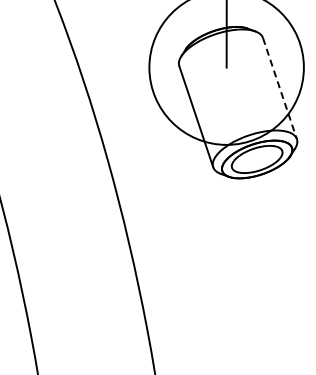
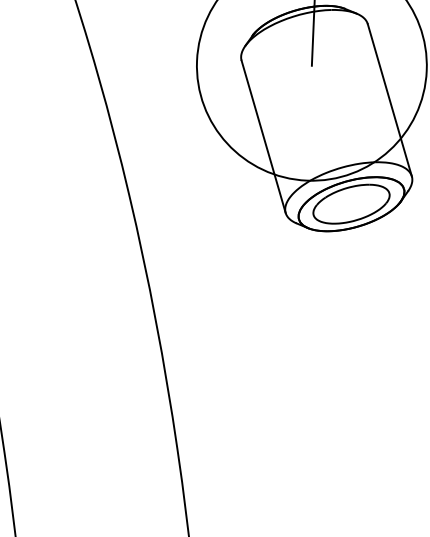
line: (280, 89) -> (390, 101), dashed -> solid

